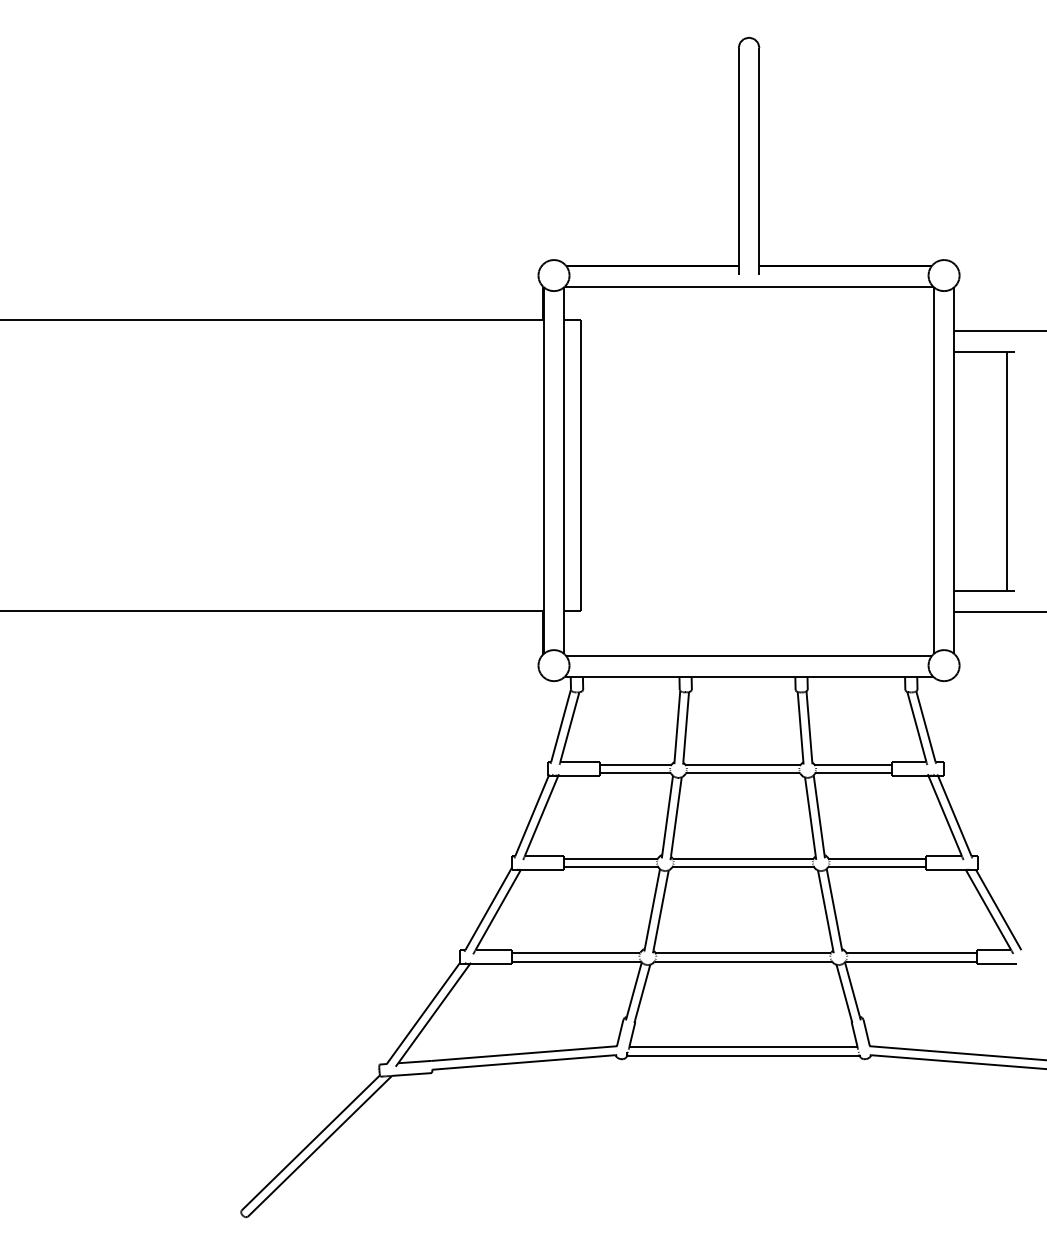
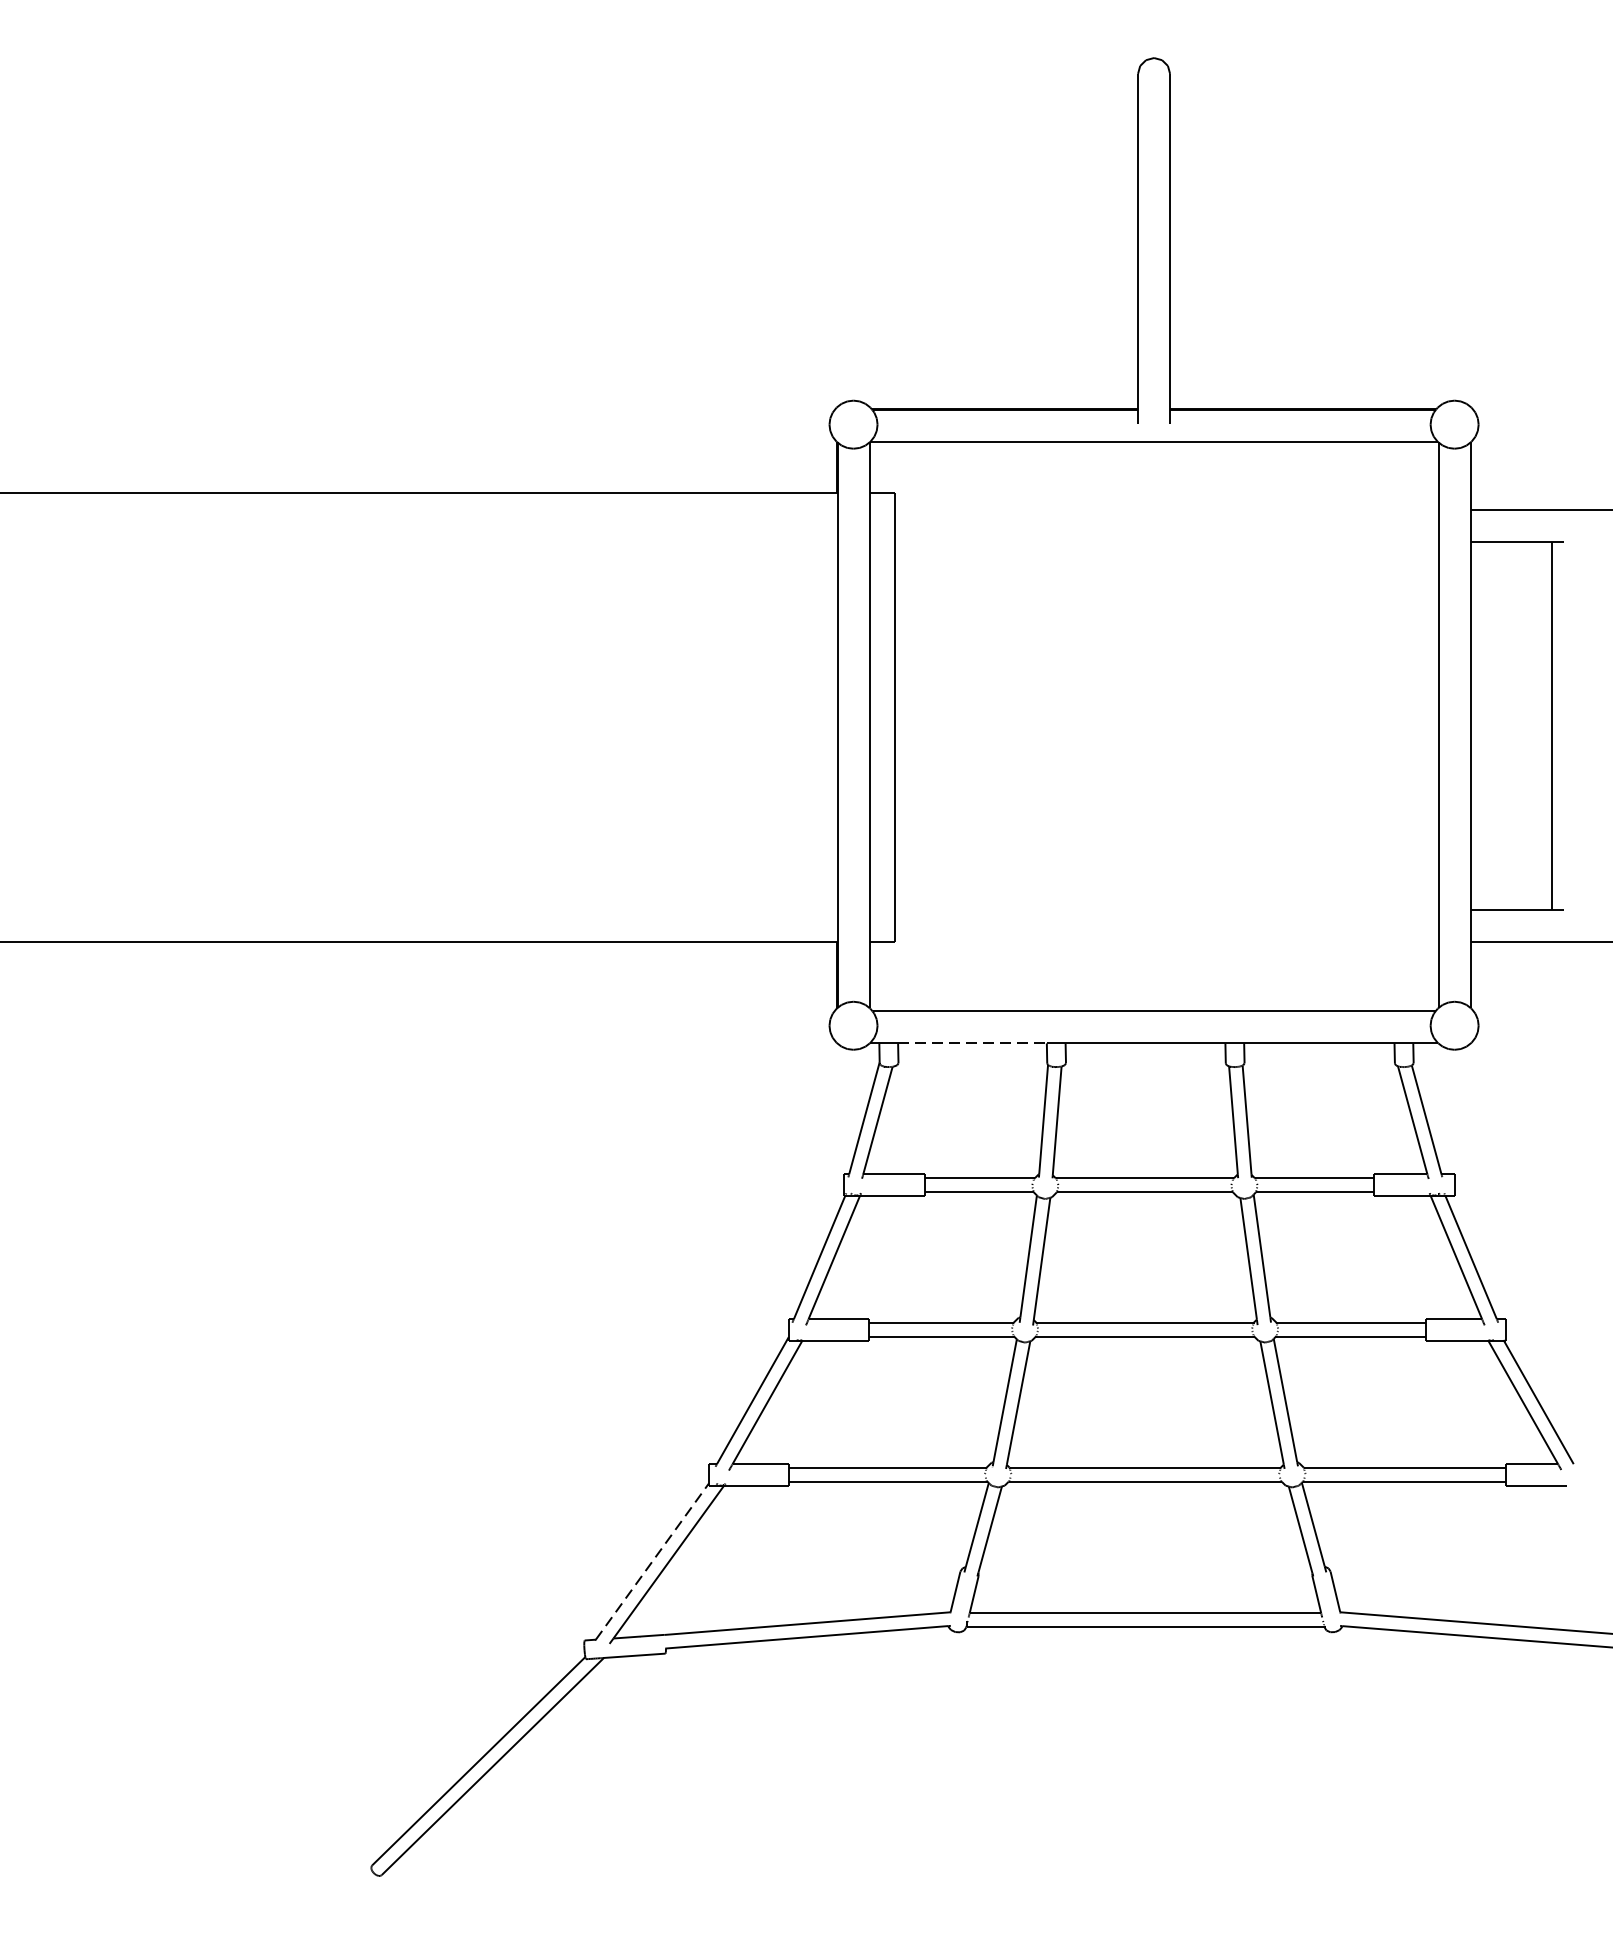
line: (631, 677) -> (972, 1044), solid -> dashed
line: (423, 1013) -> (652, 1561), solid -> dashed

